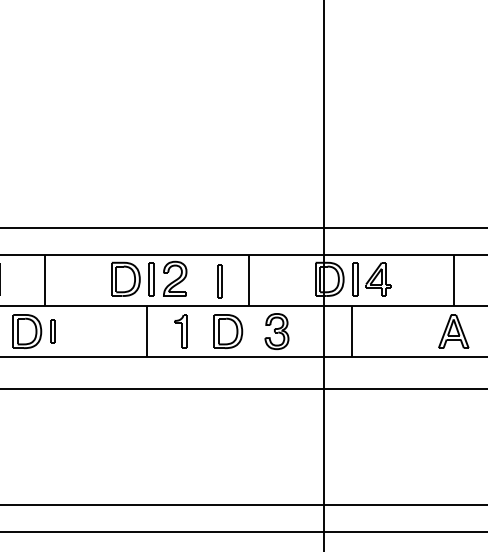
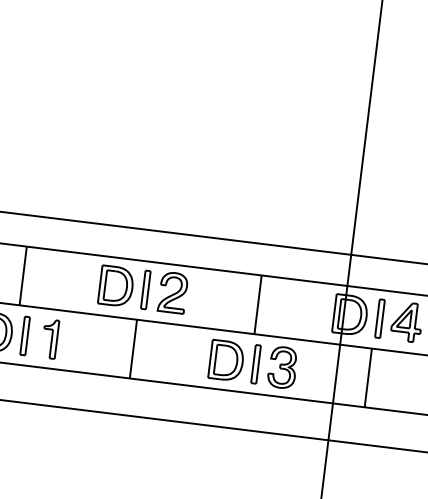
part: (219, 281) -> (255, 364), moved
part: (52, 331) -> (24, 335), size x1.43
part: (180, 331) -> (49, 338), moved

